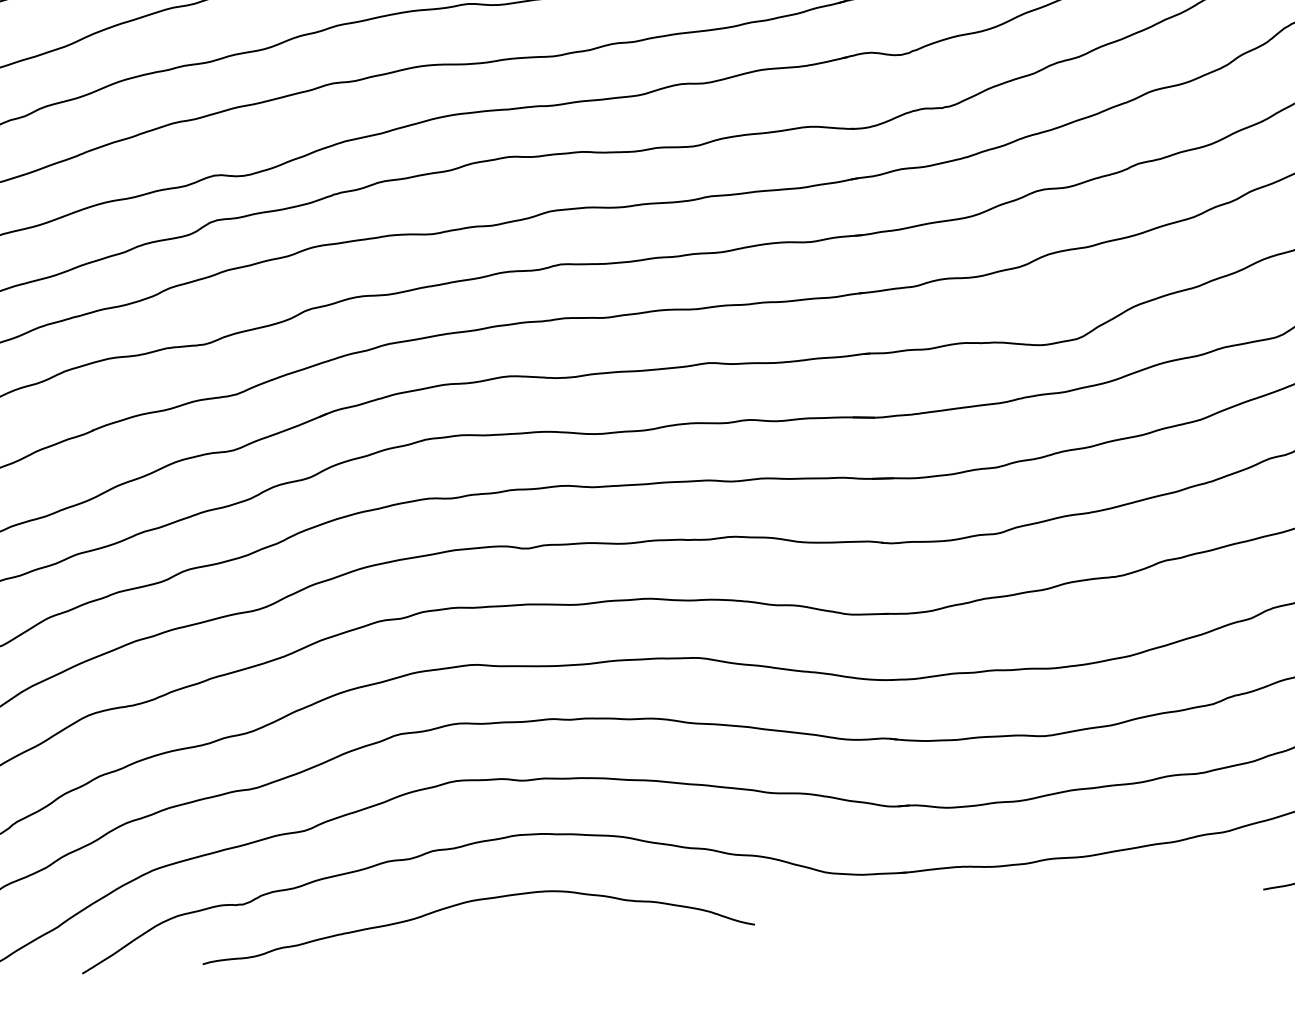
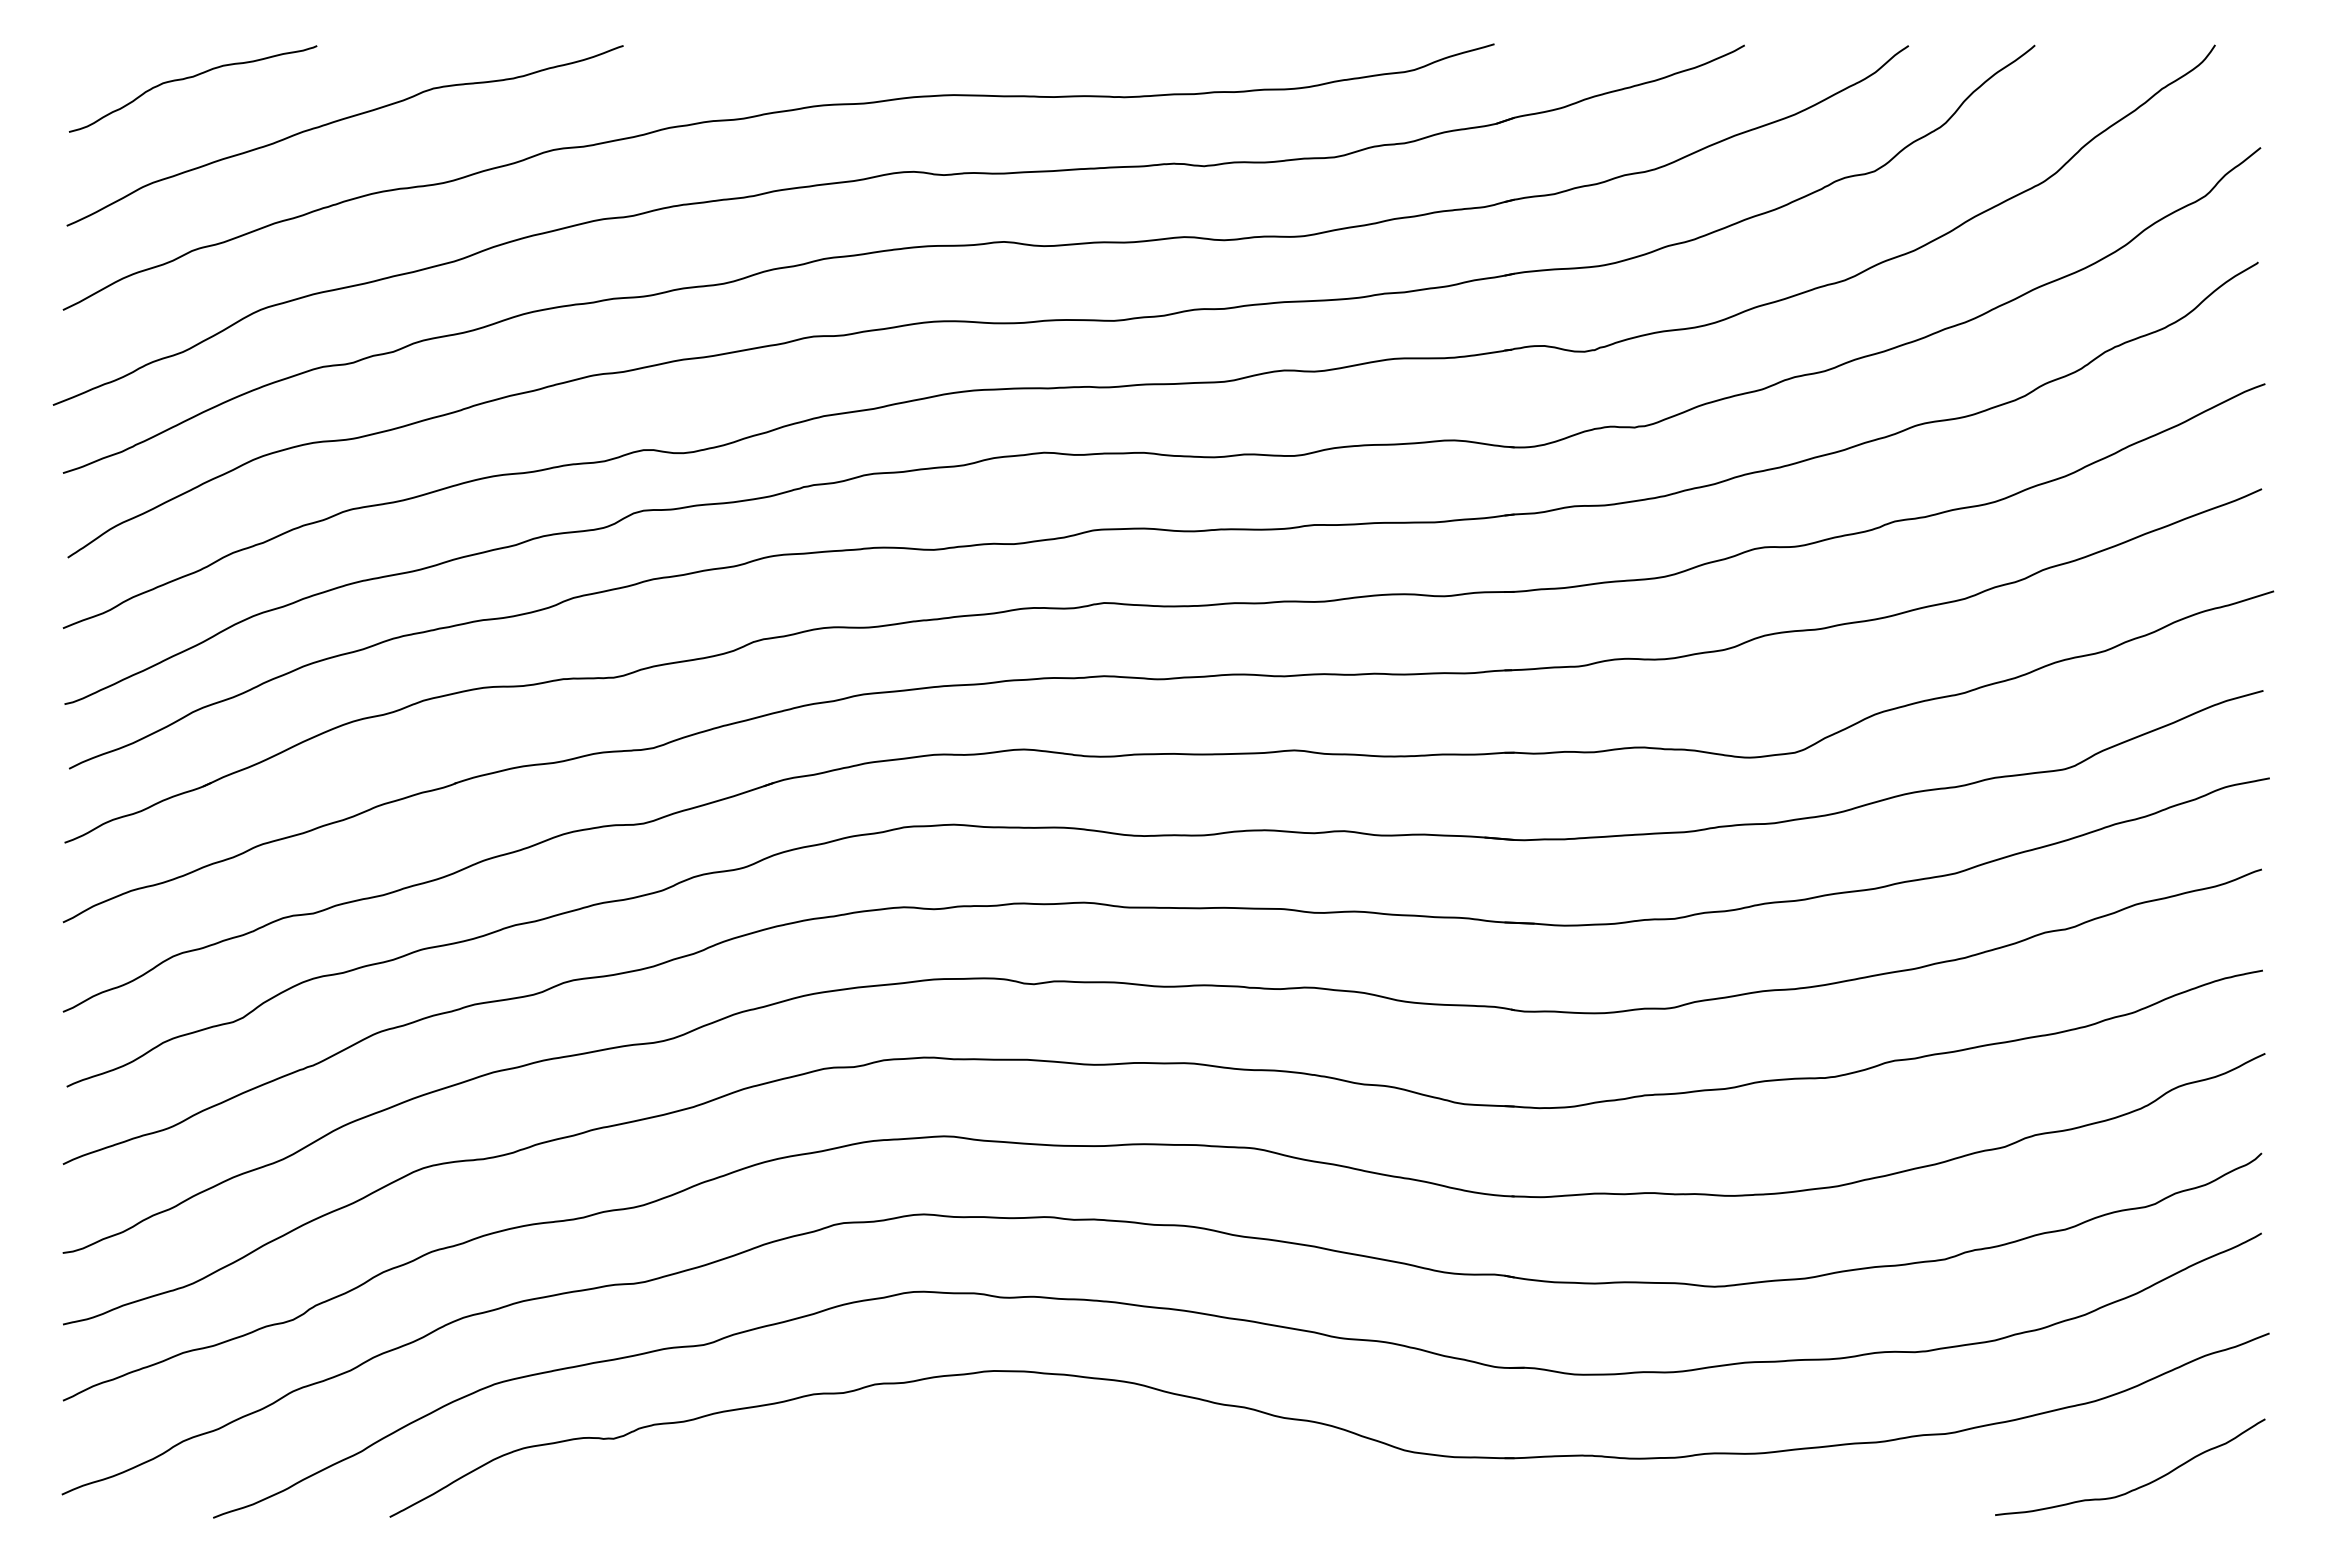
curve: (474, 901) -> (926, 1456), removed

